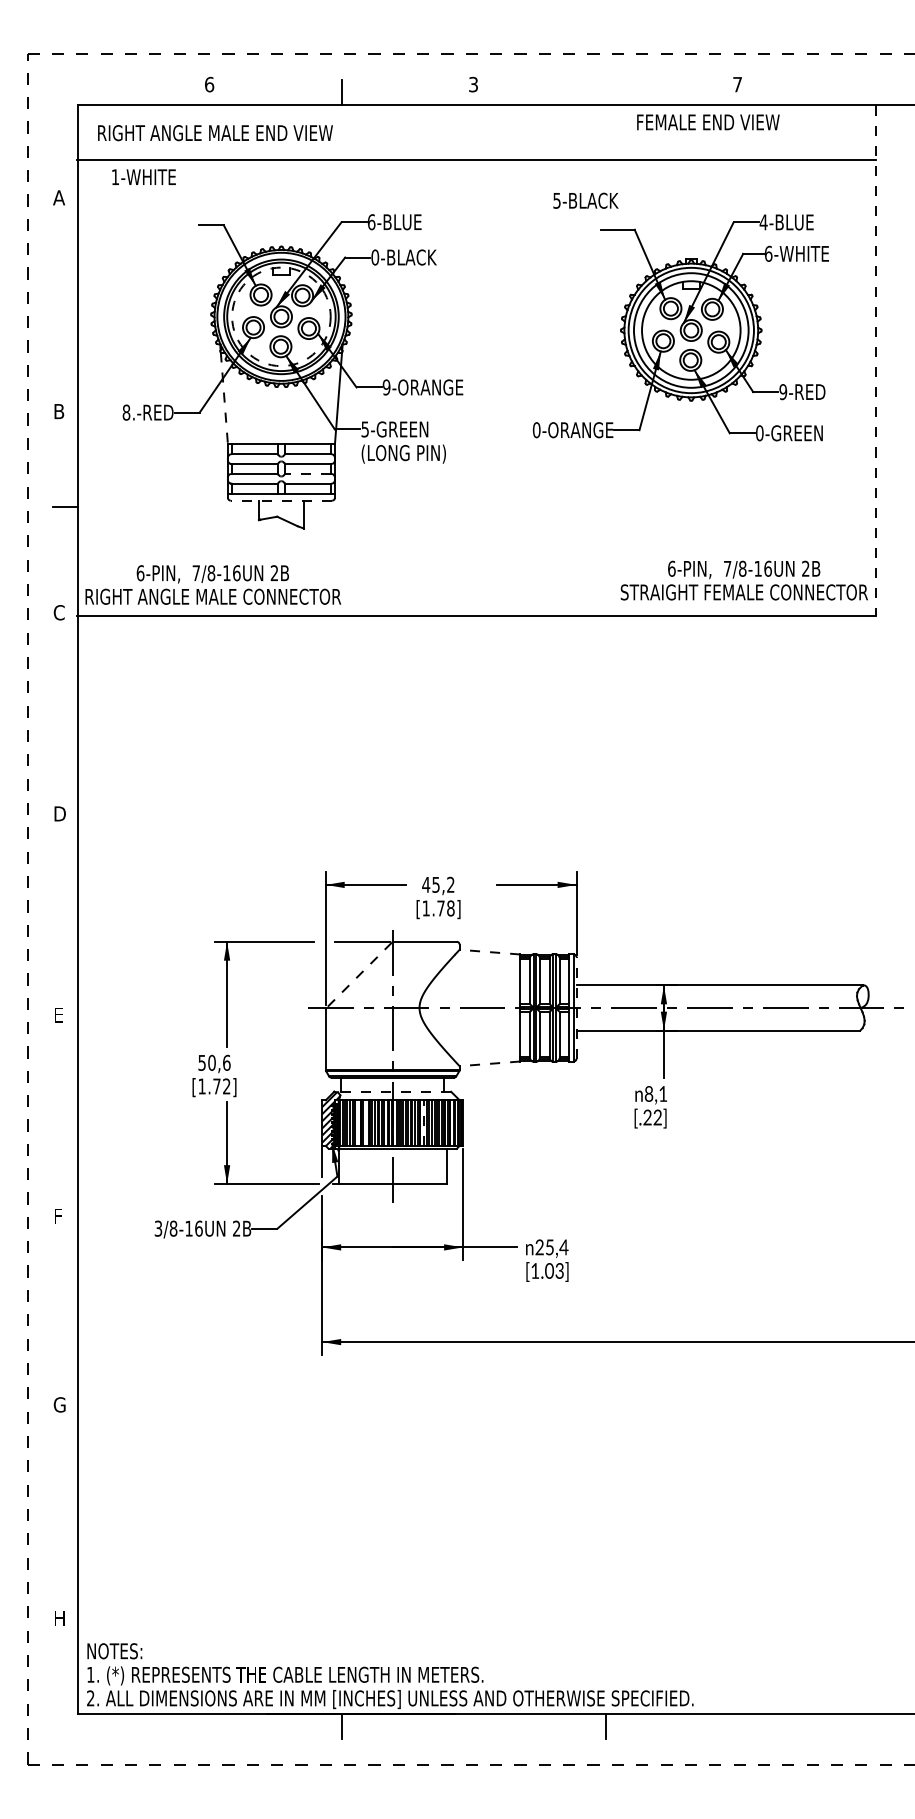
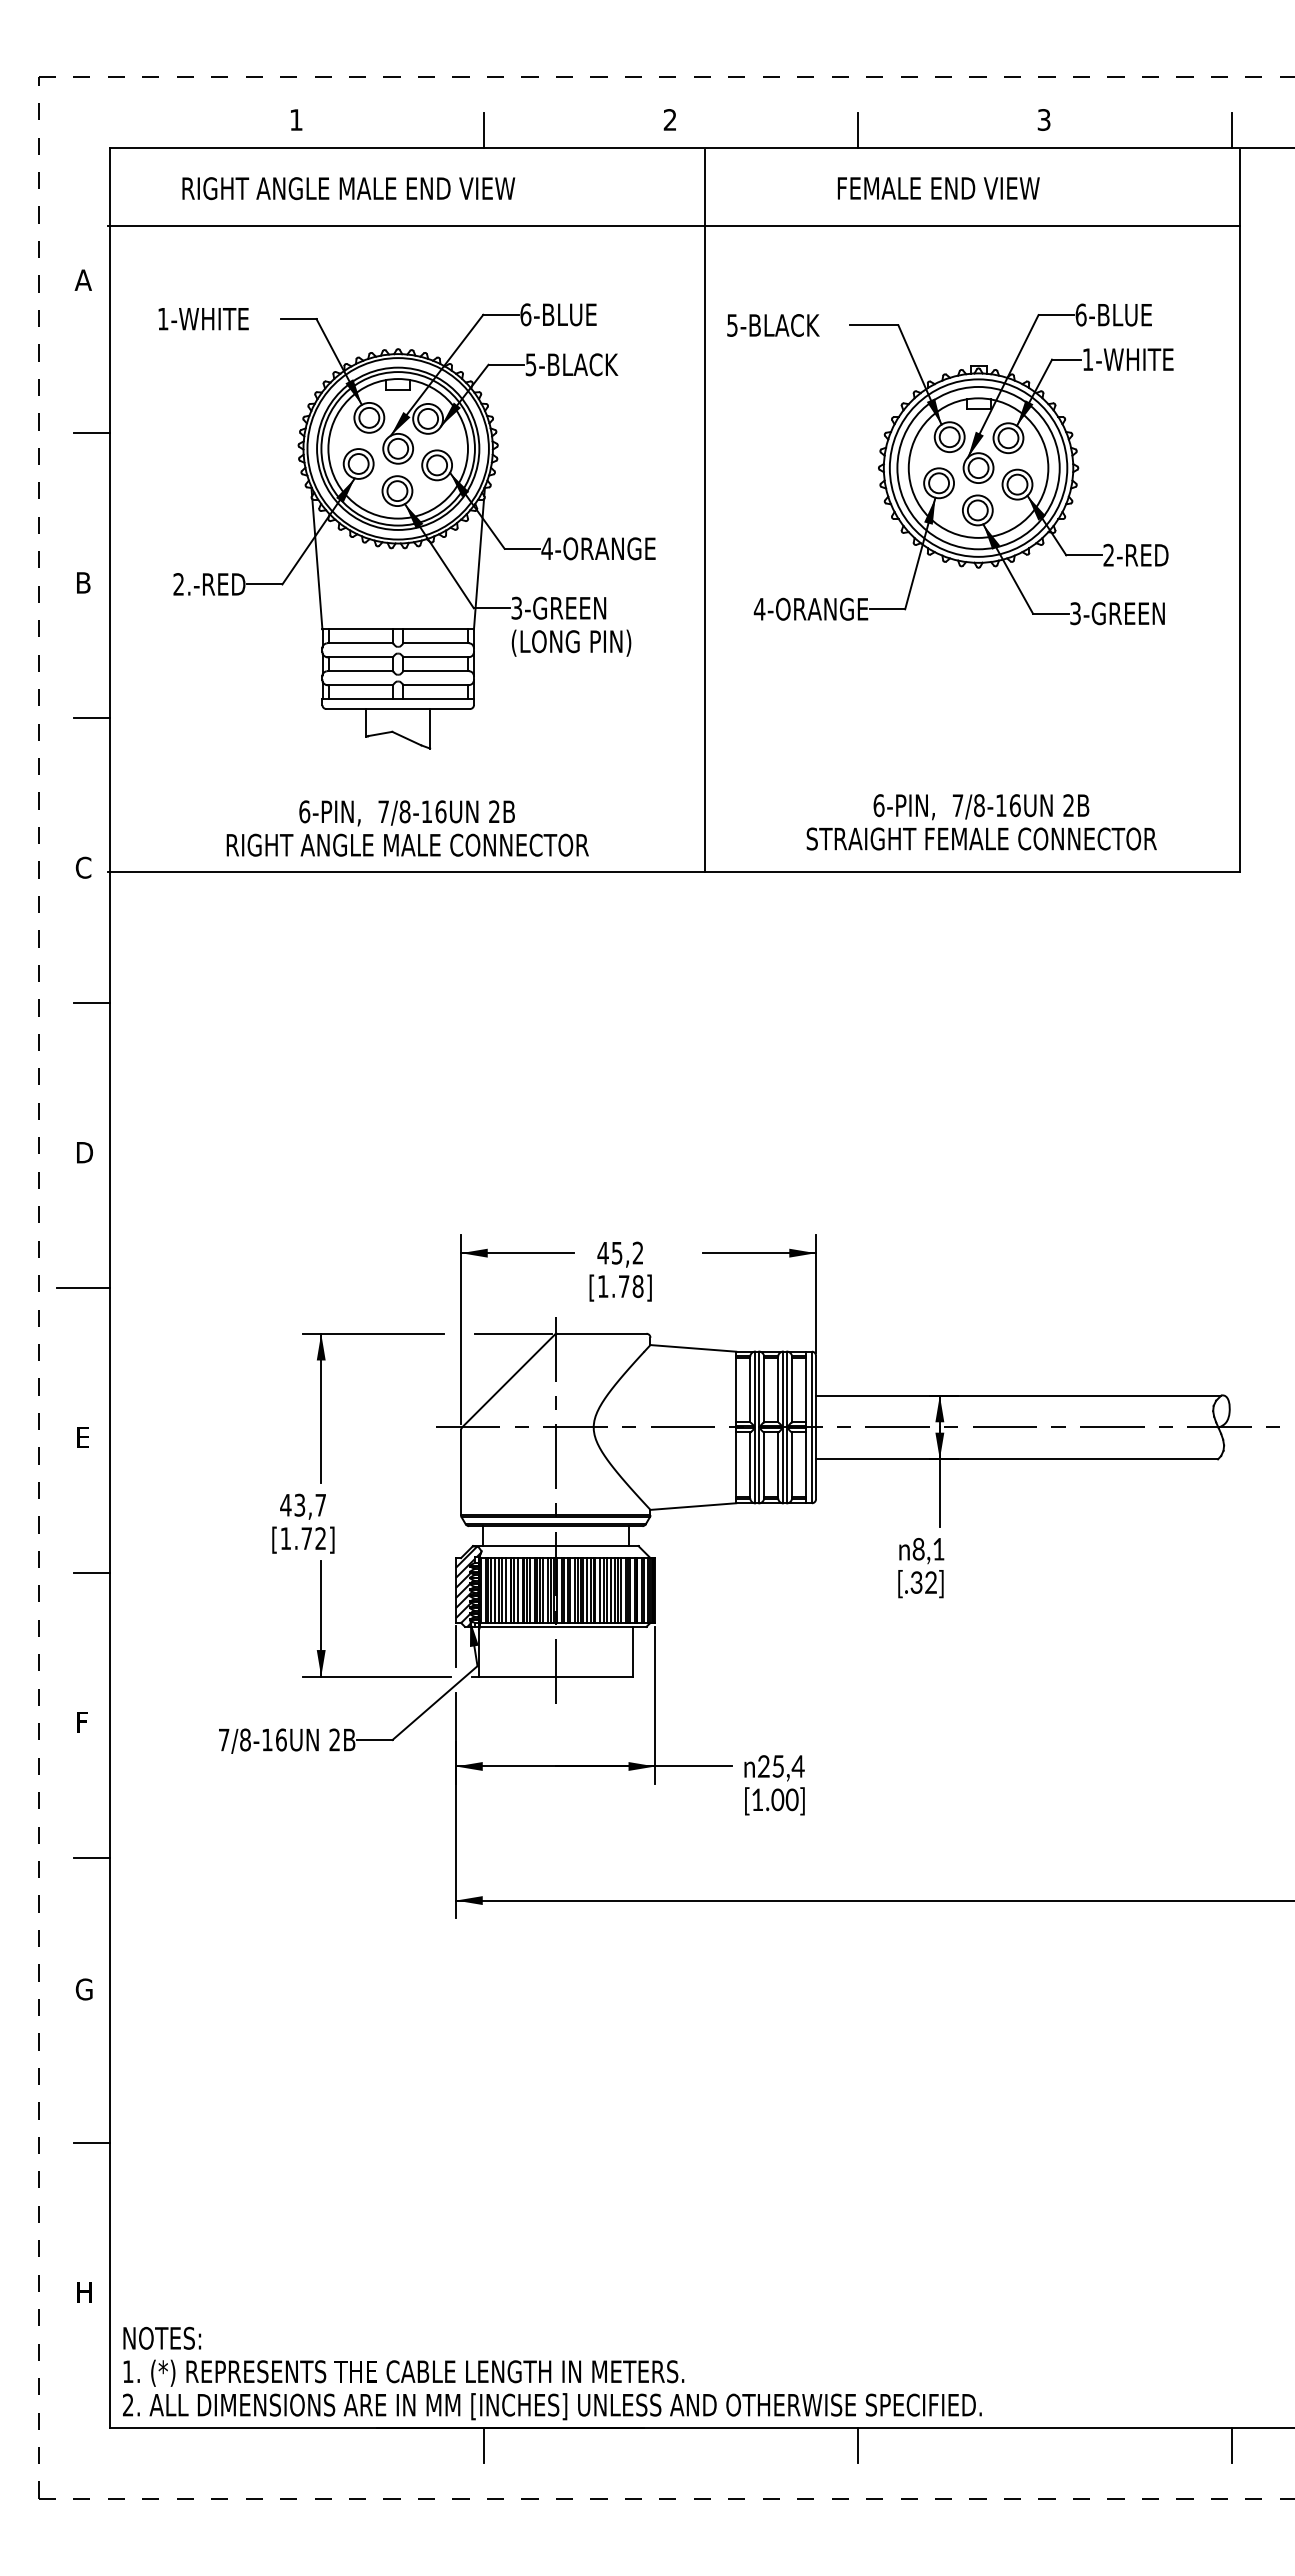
text: (209, 84) -> (296, 119), 6 -> 1
text: (473, 84) -> (669, 119), 3 -> 2
text: (737, 84) -> (1043, 119), 7 -> 3
line: (605, 92) -> (857, 130), added
line: (869, 92) -> (1231, 130), added
text: (708, 122) -> (938, 188), moved
text: (215, 133) -> (348, 188), moved
text: (143, 177) -> (203, 319), moved
text: (586, 200) -> (773, 325), moved
text: (763, 222) -> (1080, 314), 4-BLUE -> 6-BLUE
text: (768, 253) -> (1087, 359), 6-WHITE -> 1-WHITE
text: (374, 257) -> (530, 364), 0-BLACK -> 5-BLACK
line: (64, 306) -> (91, 433), added
circle: (281, 316) -> (398, 448), dashed -> solid
line: (498, 360) -> (705, 510), added
line: (876, 361) -> (1240, 511), dashed -> solid
text: (386, 387) -> (546, 548), 9-ORANGE -> 4-ORANGE
text: (783, 392) -> (1108, 555), 9-RED -> 2-RED
line: (224, 398) -> (317, 564), dashed -> solid
text: (126, 412) -> (178, 584), 8.-RED -> 2.-RED
text: (365, 428) -> (517, 607), 5-GREEN -> 3-GREEN
text: (536, 429) -> (759, 608), 0-ORANGE -> 4-ORANGE
text: (759, 433) -> (1075, 613), 0-GREEN -> 3-GREEN
line: (308, 474) -> (436, 671), dashed -> solid
line: (281, 500) -> (398, 709), dashed -> solid
text: (744, 580) -> (981, 822), moved
text: (213, 585) -> (407, 828), moved
line: (64, 708) -> (91, 1003), added
line: (58, 909) -> (82, 1288), added
line: (489, 952) -> (692, 1348), dashed -> solid
line: (359, 975) -> (508, 1381), dashed -> solid
line: (576, 1008) -> (816, 1427), dashed -> solid
text: (214, 1062) -> (303, 1504), 50,6 -> 43,7
line: (489, 1063) -> (692, 1506), dashed -> solid
line: (392, 1092) -> (555, 1546), dashed -> solid
line: (64, 1110) -> (91, 1572), added
text: (647, 1119) -> (916, 1585), [.22] -> [.32]
line: (357, 1123) -> (506, 1590), added
line: (365, 1123) -> (517, 1590), added
line: (423, 1123) -> (599, 1590), dashed -> solid
text: (158, 1228) -> (223, 1739), 3/8-16UN -> 7/8-16UN
text: (559, 1270) -> (791, 1799), [1.03] -> [1.00]
line: (64, 1311) -> (91, 1857), added
line: (64, 1512) -> (91, 2142), added
line: (869, 1726) -> (1231, 2445), added

